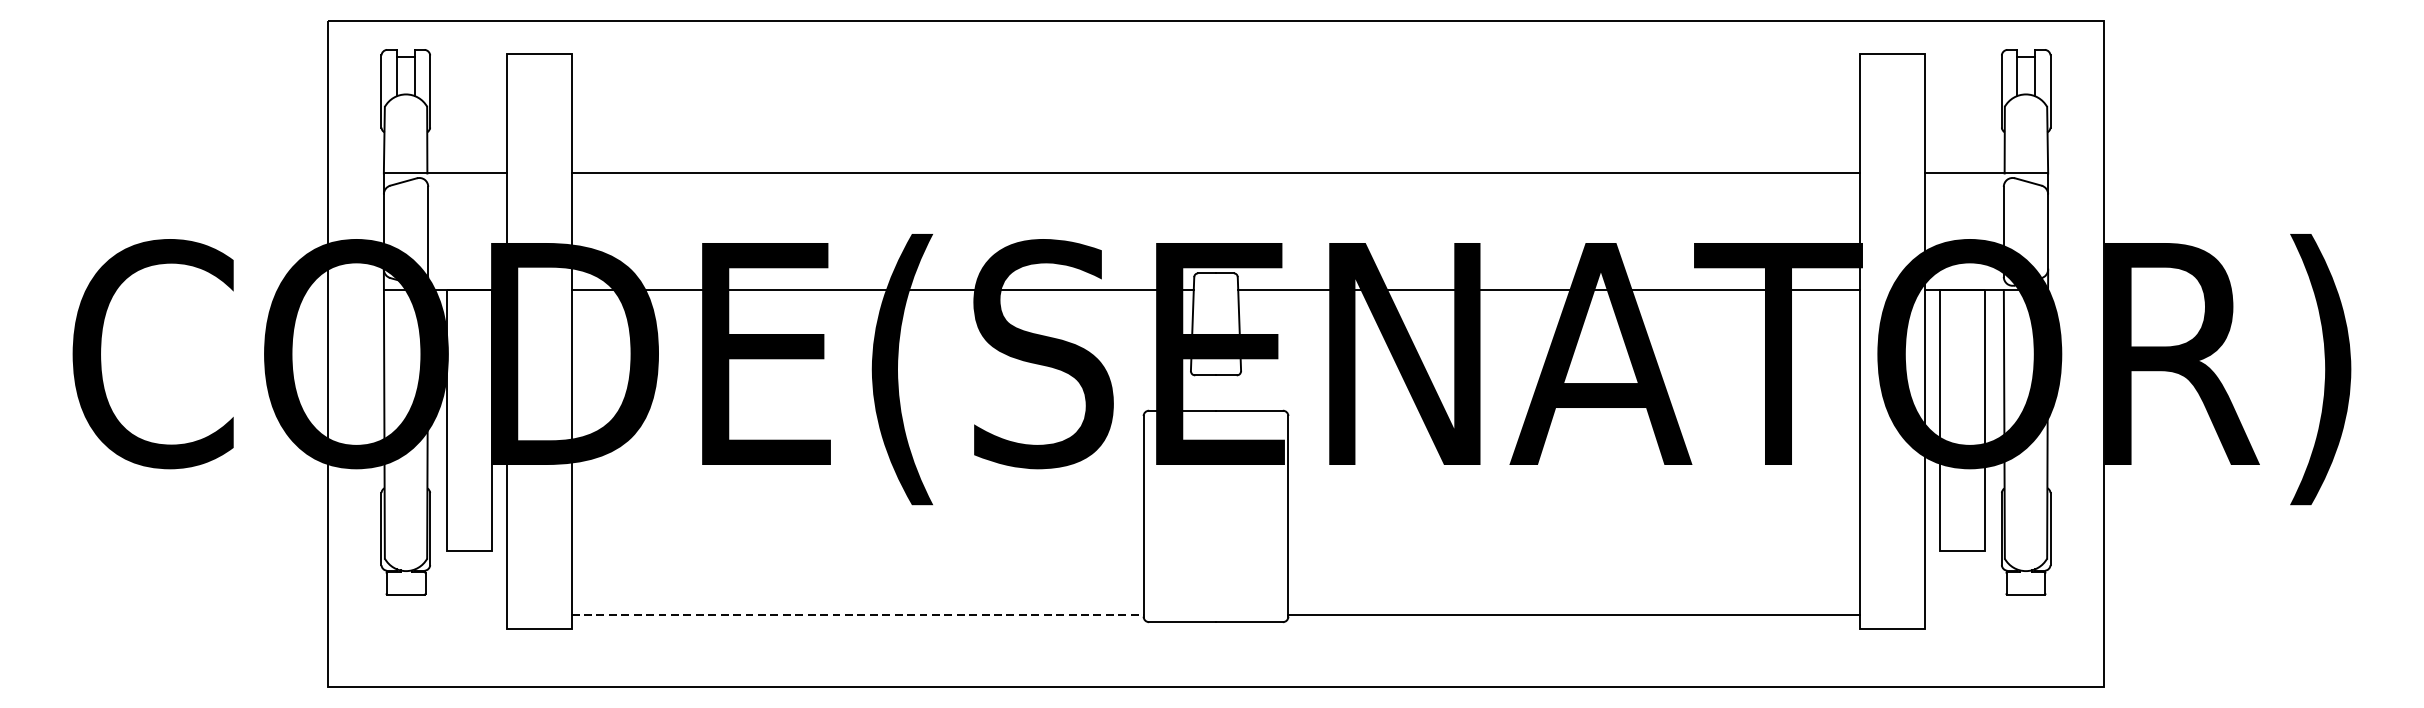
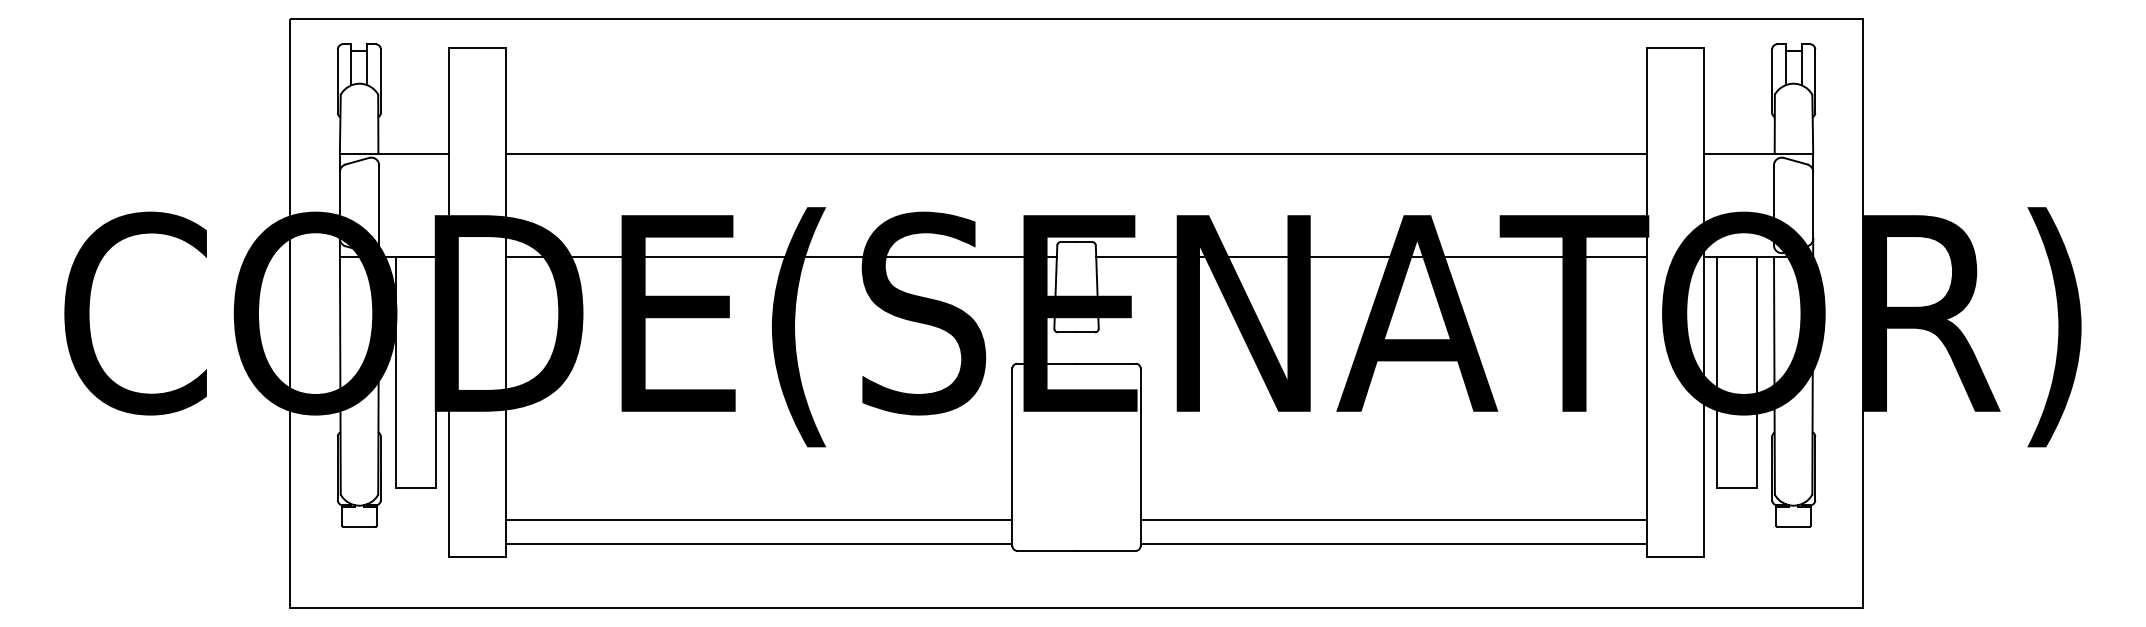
line: (857, 586) -> (759, 519), added
line: (1574, 586) -> (1393, 519), added
line: (857, 614) -> (759, 544), dashed -> solid

